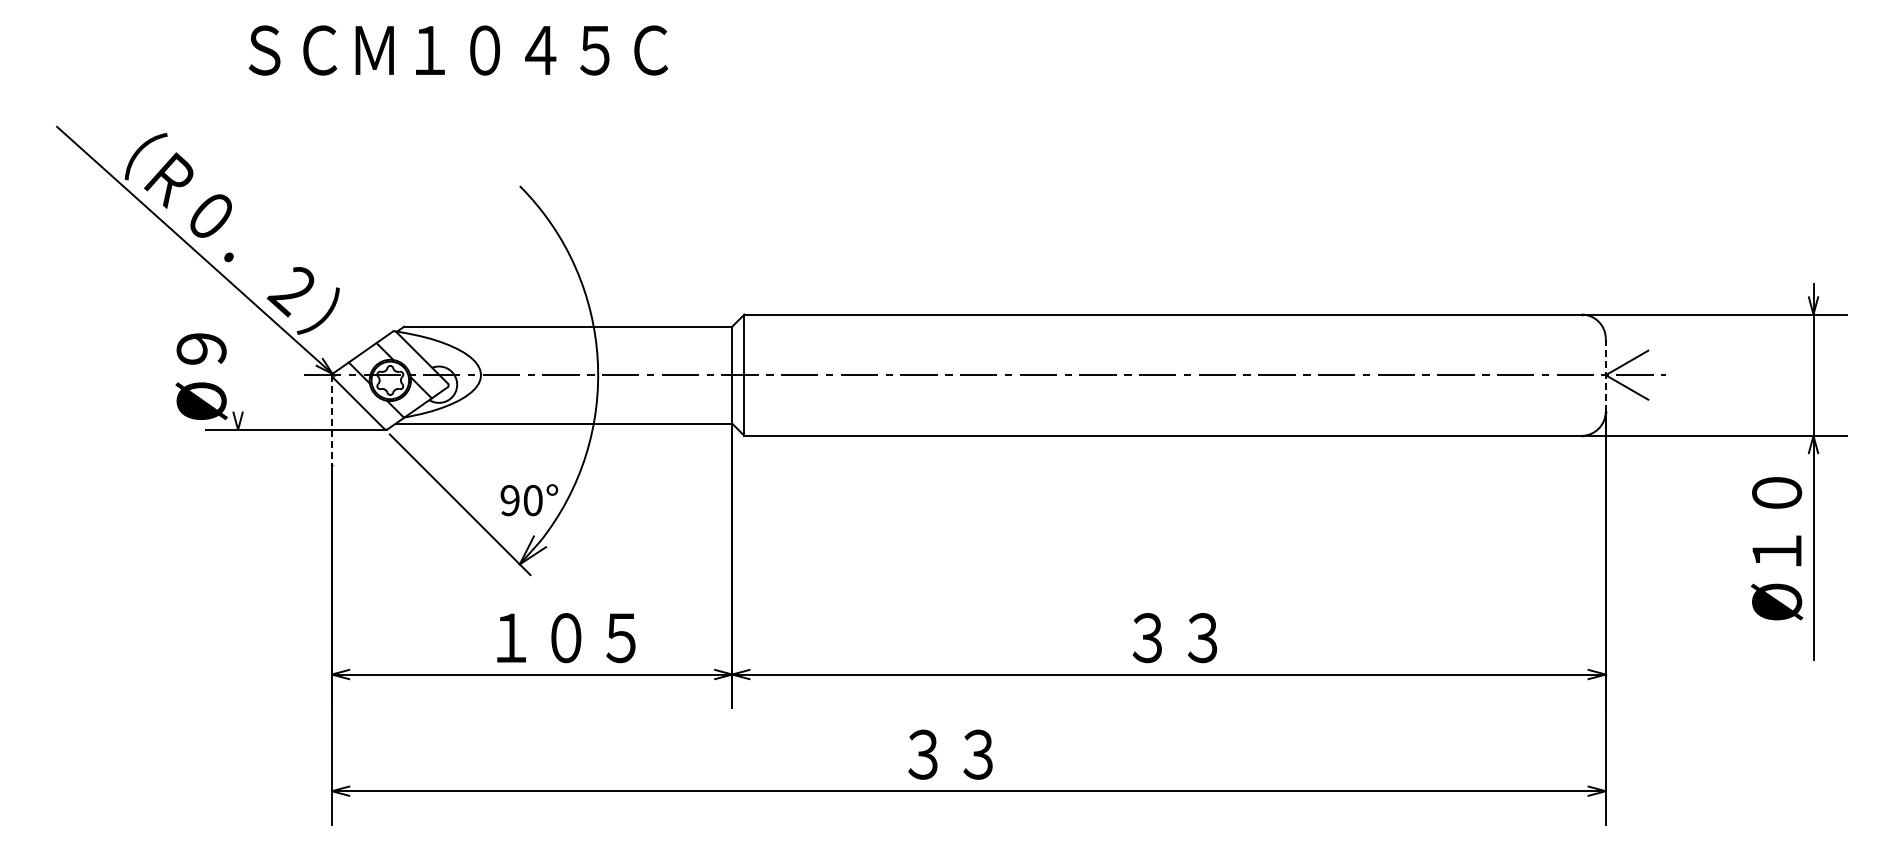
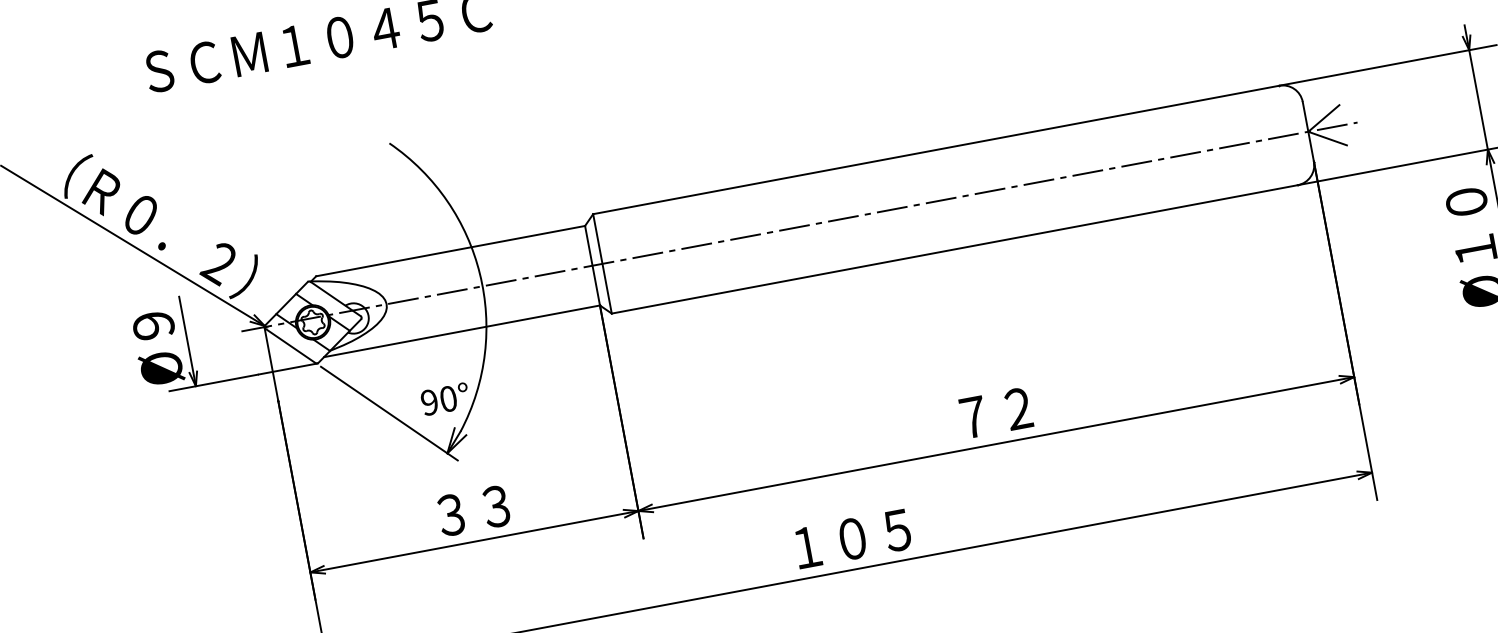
line: (238, 374) -> (187, 340), added
line: (1605, 374) -> (1307, 131), dashed -> solid
line: (331, 420) -> (271, 364), dashed -> solid
text: (565, 638) -> (496, 507), １０５ -> ３３
text: (1174, 638) -> (995, 413), ３３ -> ７２
text: (977, 754) -> (851, 538), ３３ -> １０５

